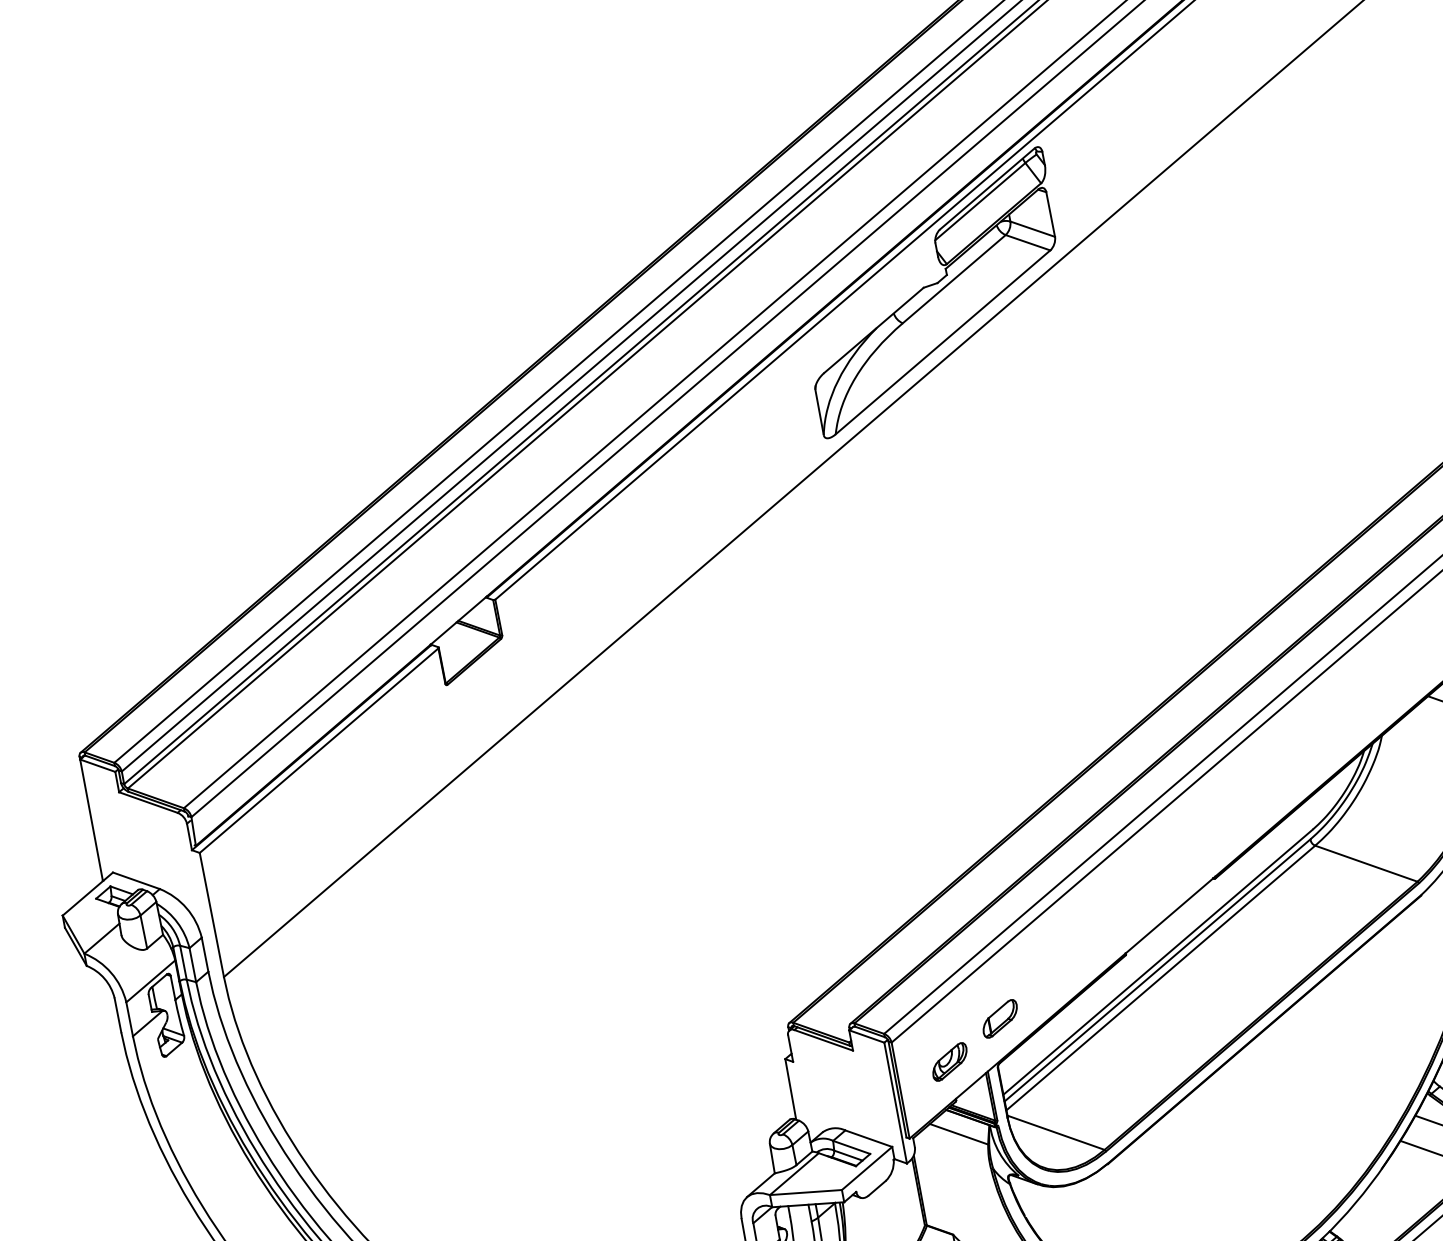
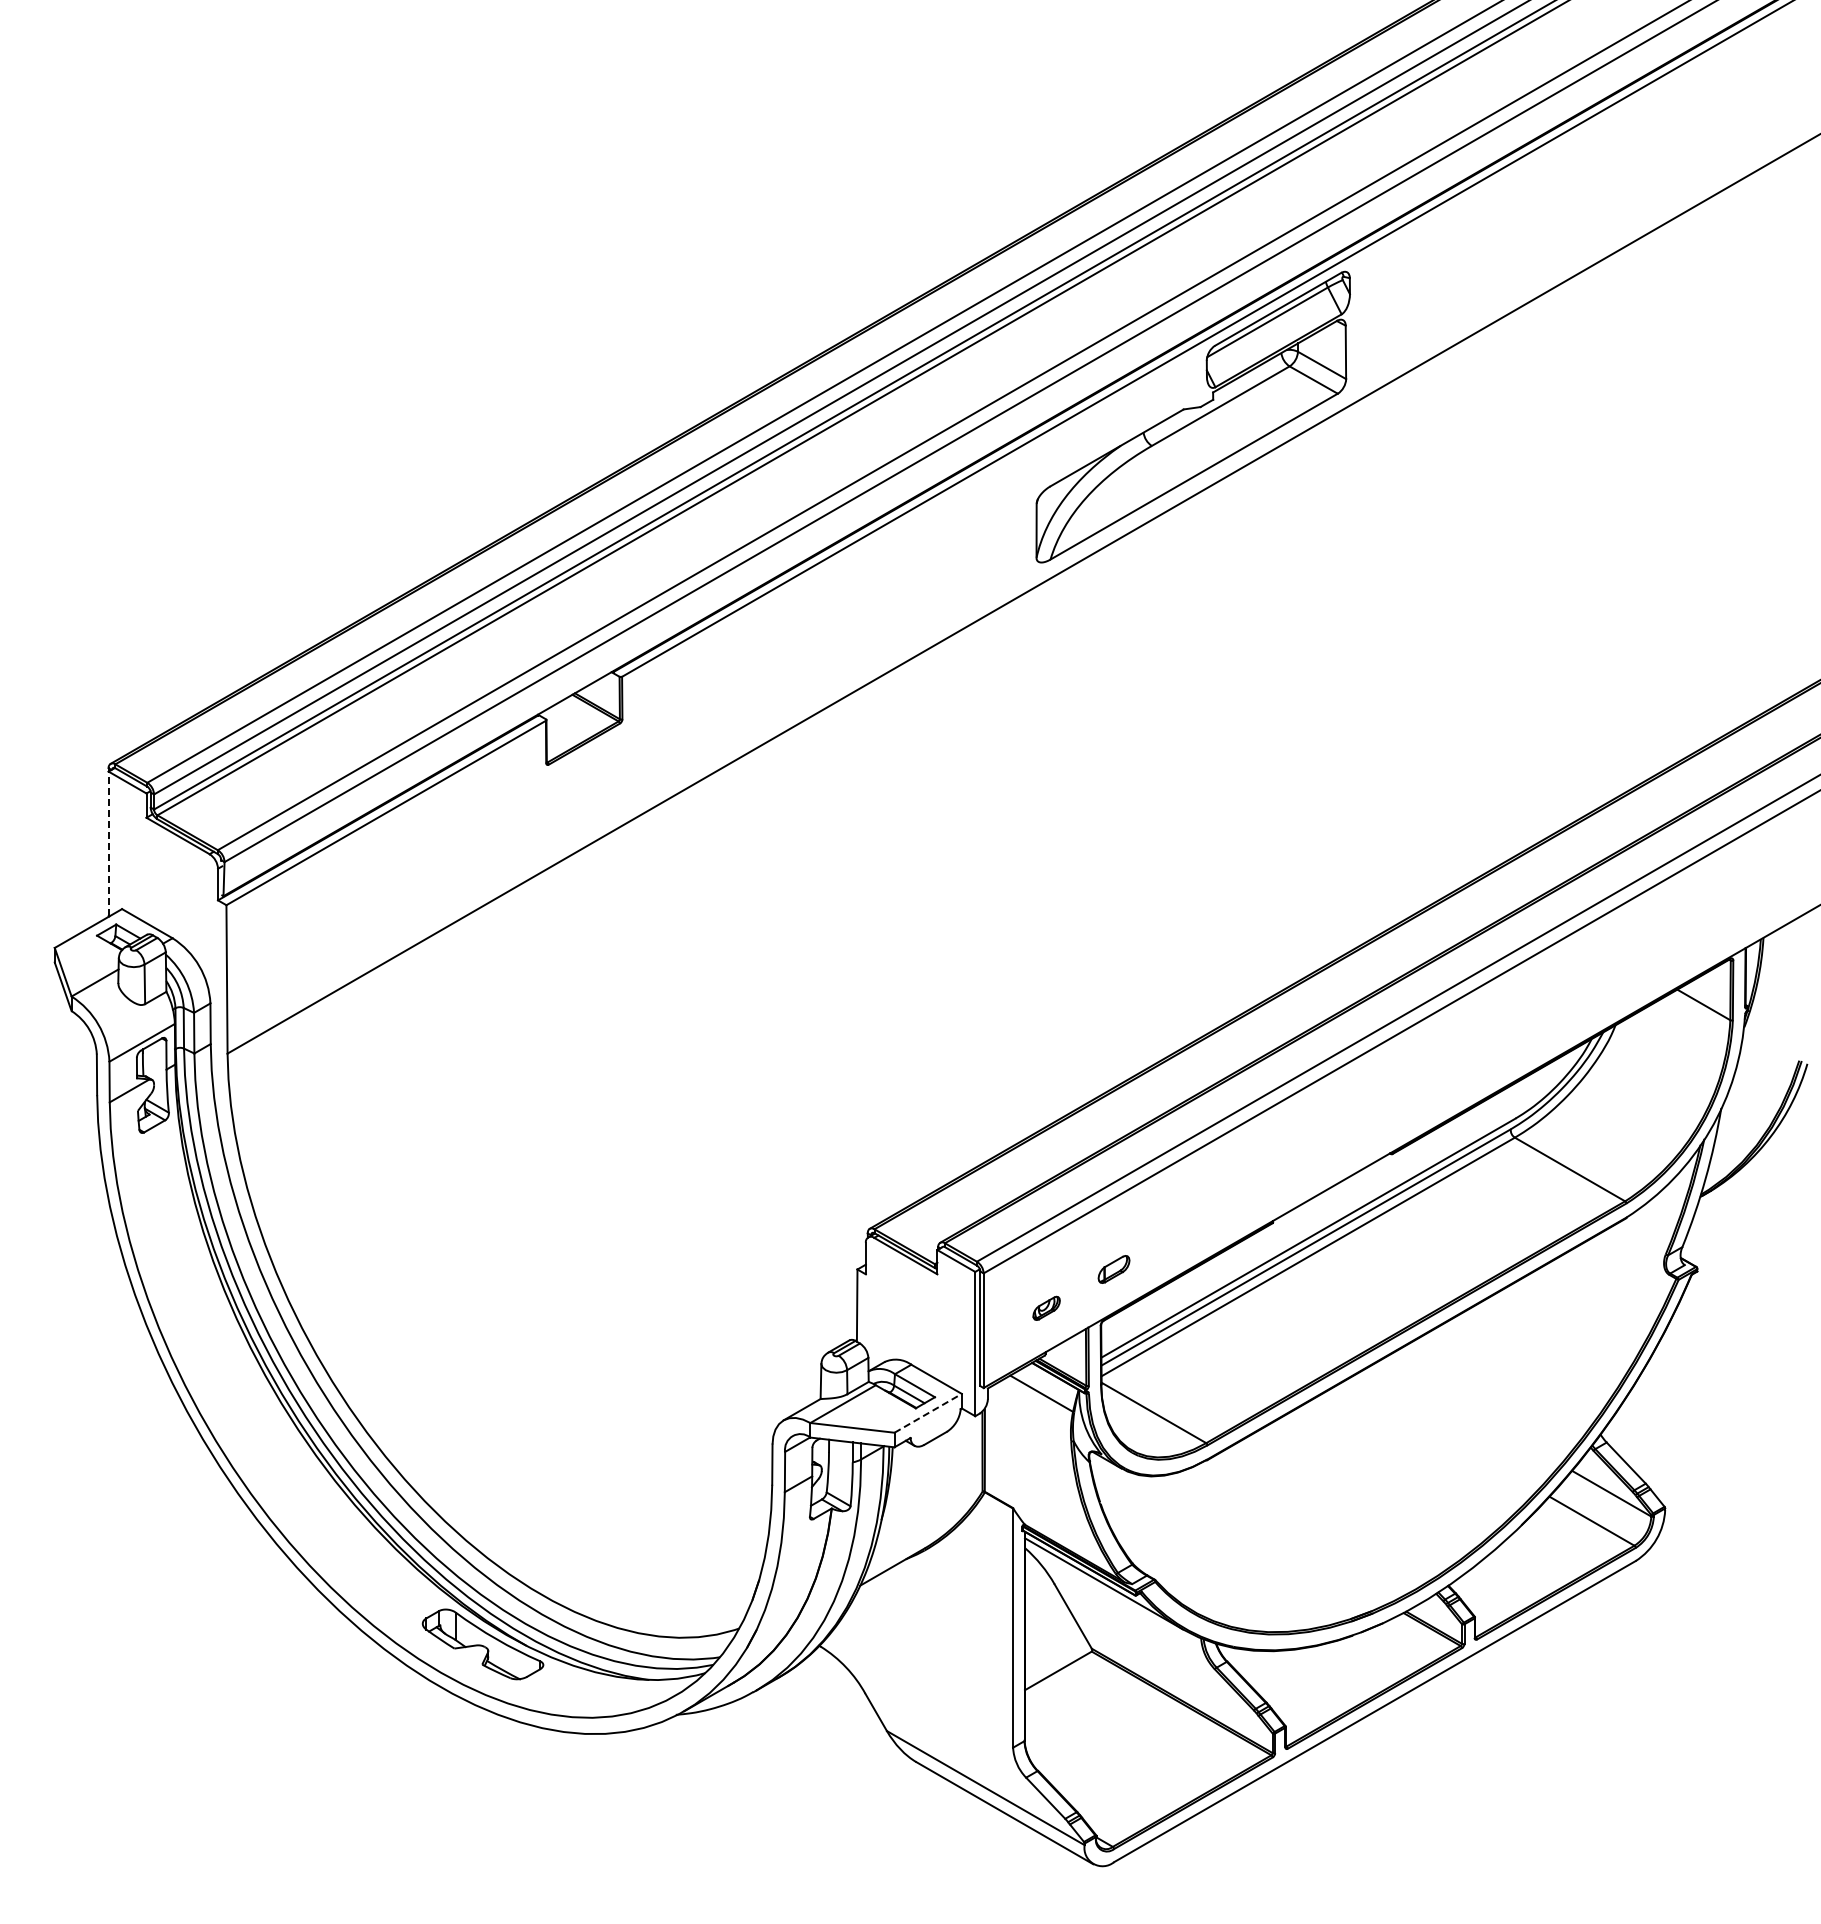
line: (91, 819) -> (108, 843), solid -> dashed
part: (999, 1018) -> (1113, 1269), size x0.7
part: (949, 1062) -> (1046, 1308), size x0.6
line: (867, 1168) -> (928, 1413), solid -> dashed

